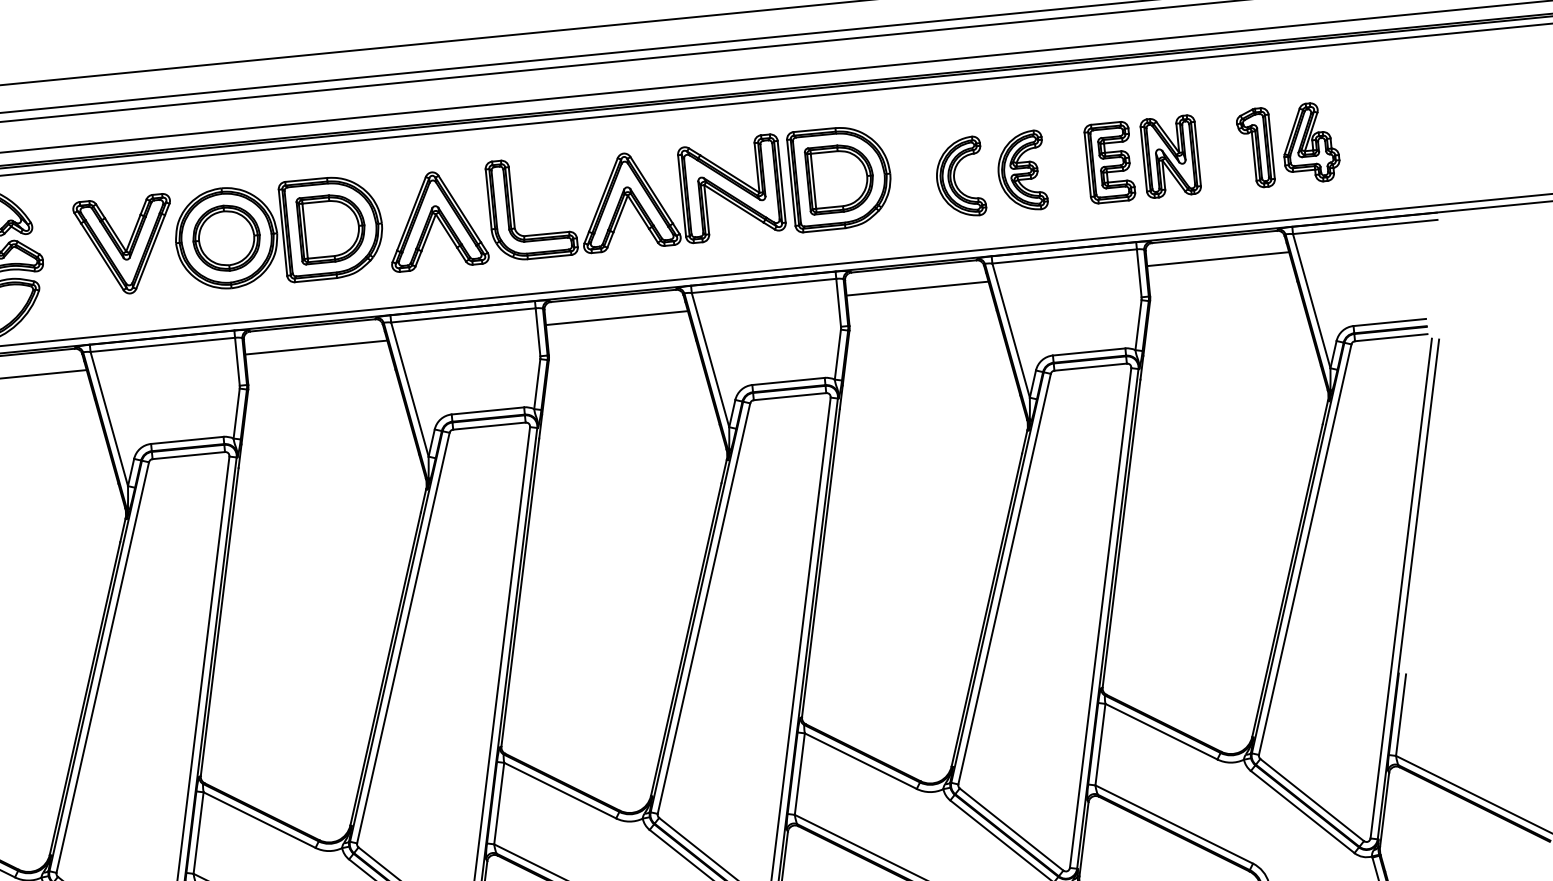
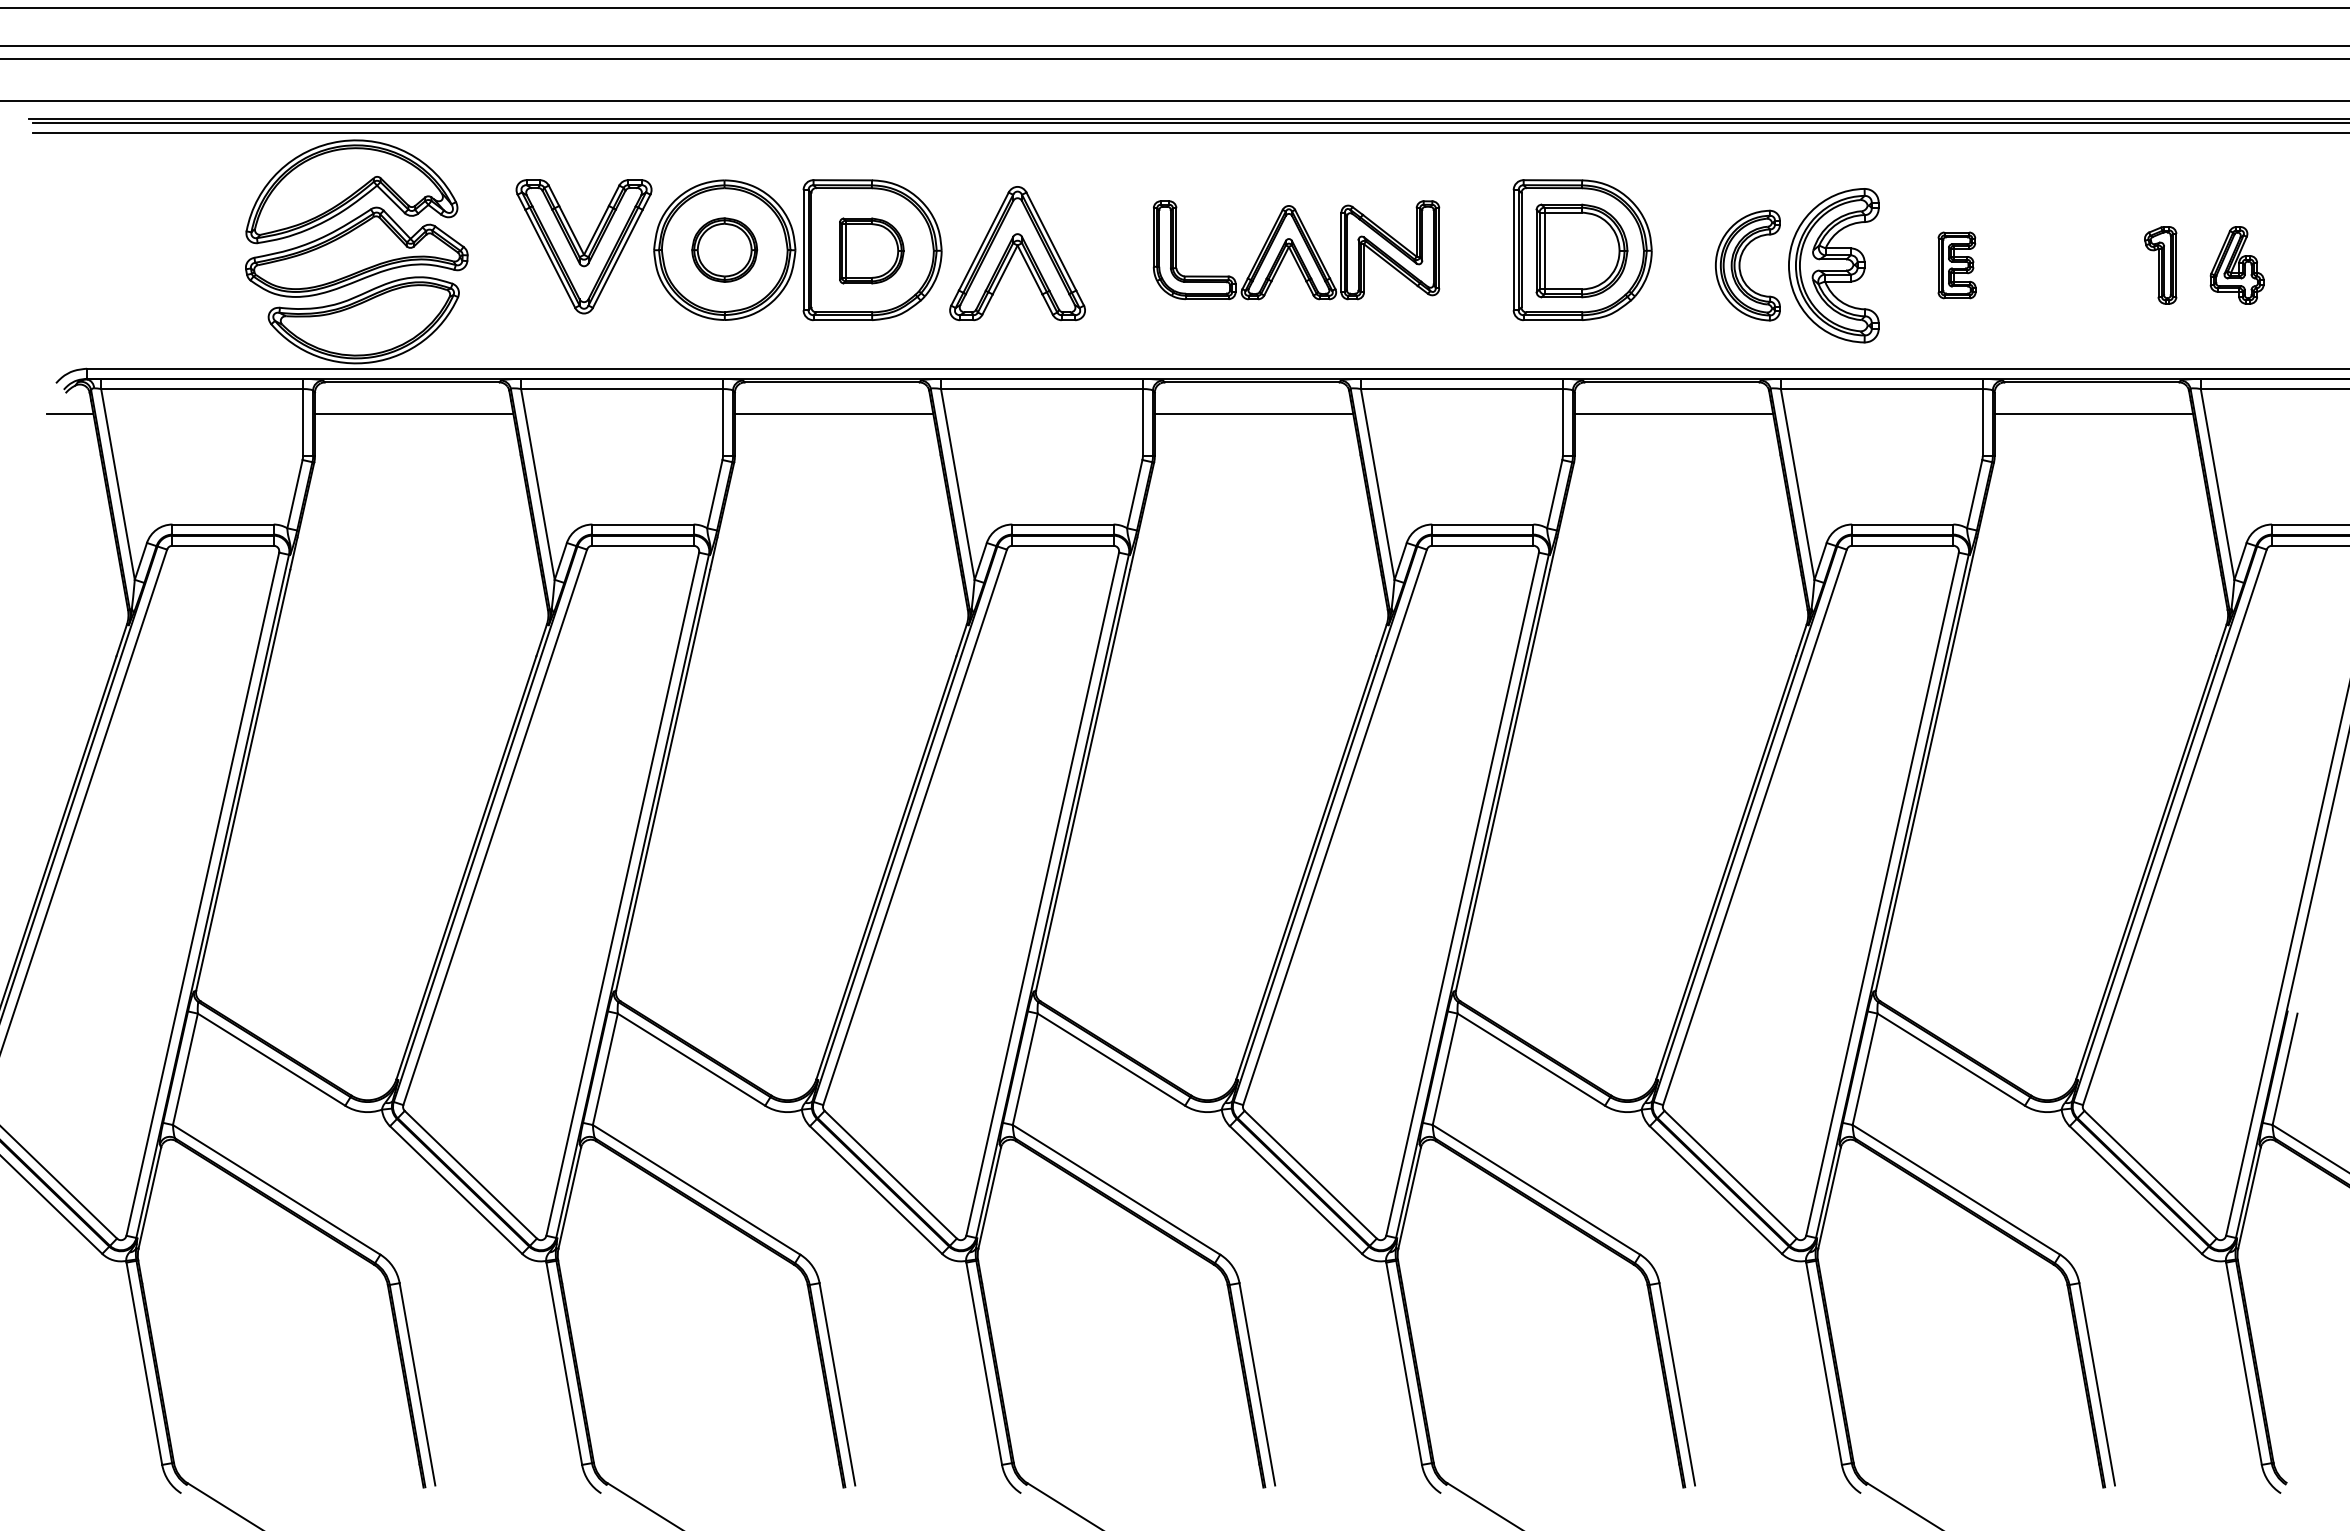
part: (1309, 143) -> (2236, 265), size x0.7
part: (1255, 148) -> (2160, 265), size x0.7
part: (1170, 156) -> (2041, 265), removed
part: (1109, 162) -> (1956, 265), size x0.6
part: (1021, 171) -> (1833, 265), size x1.4
part: (635, 198) -> (1296, 250), size x0.7
part: (331, 228) -> (871, 250), size x0.7
part: (226, 237) -> (724, 249), size x0.7

